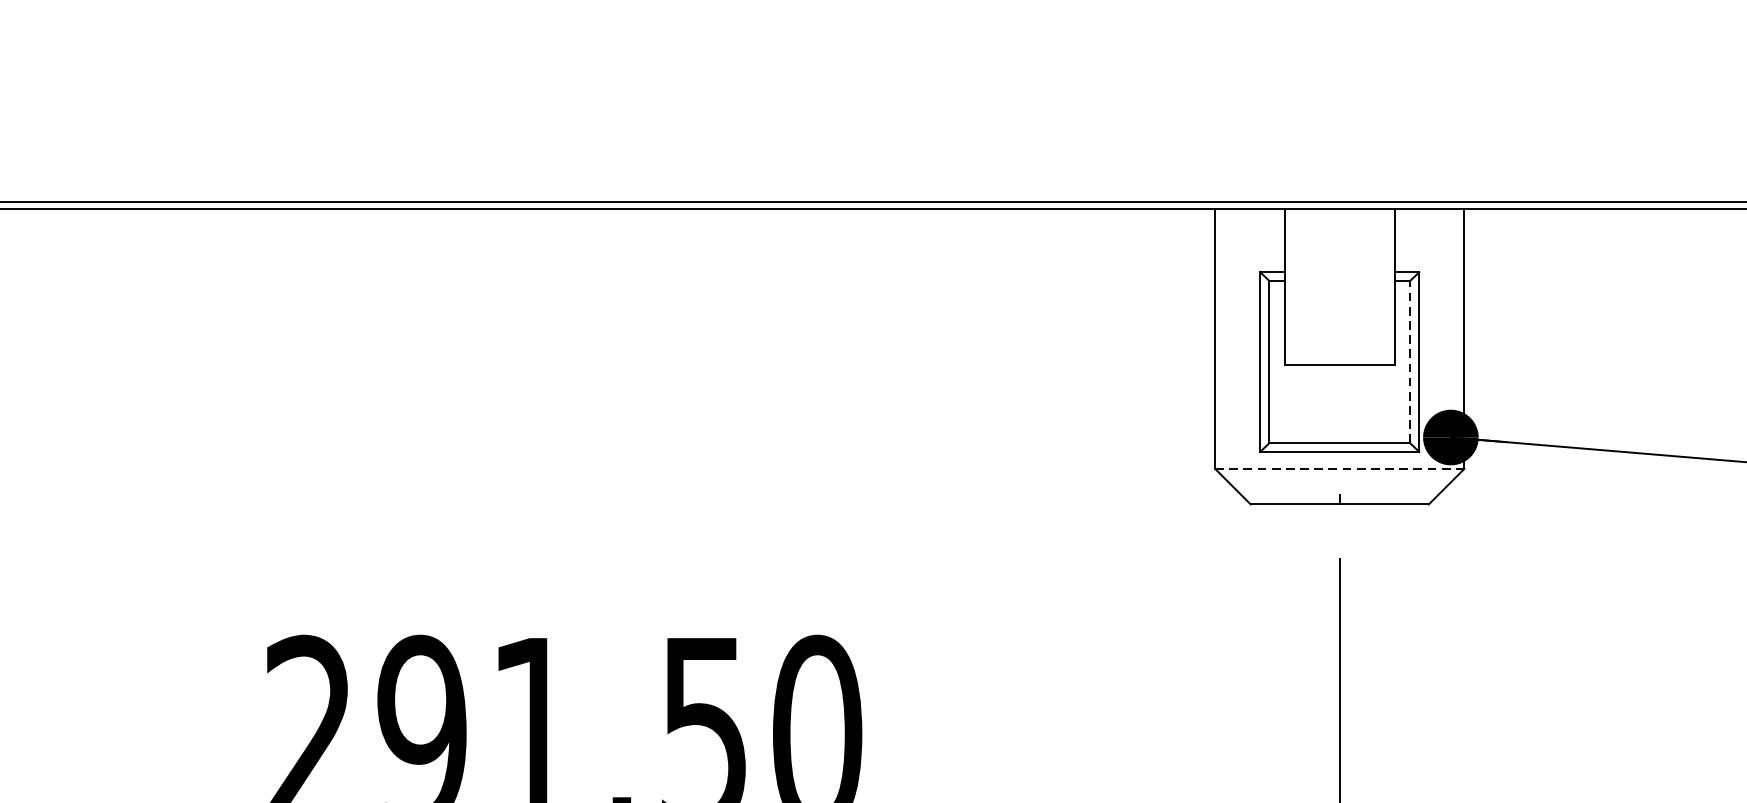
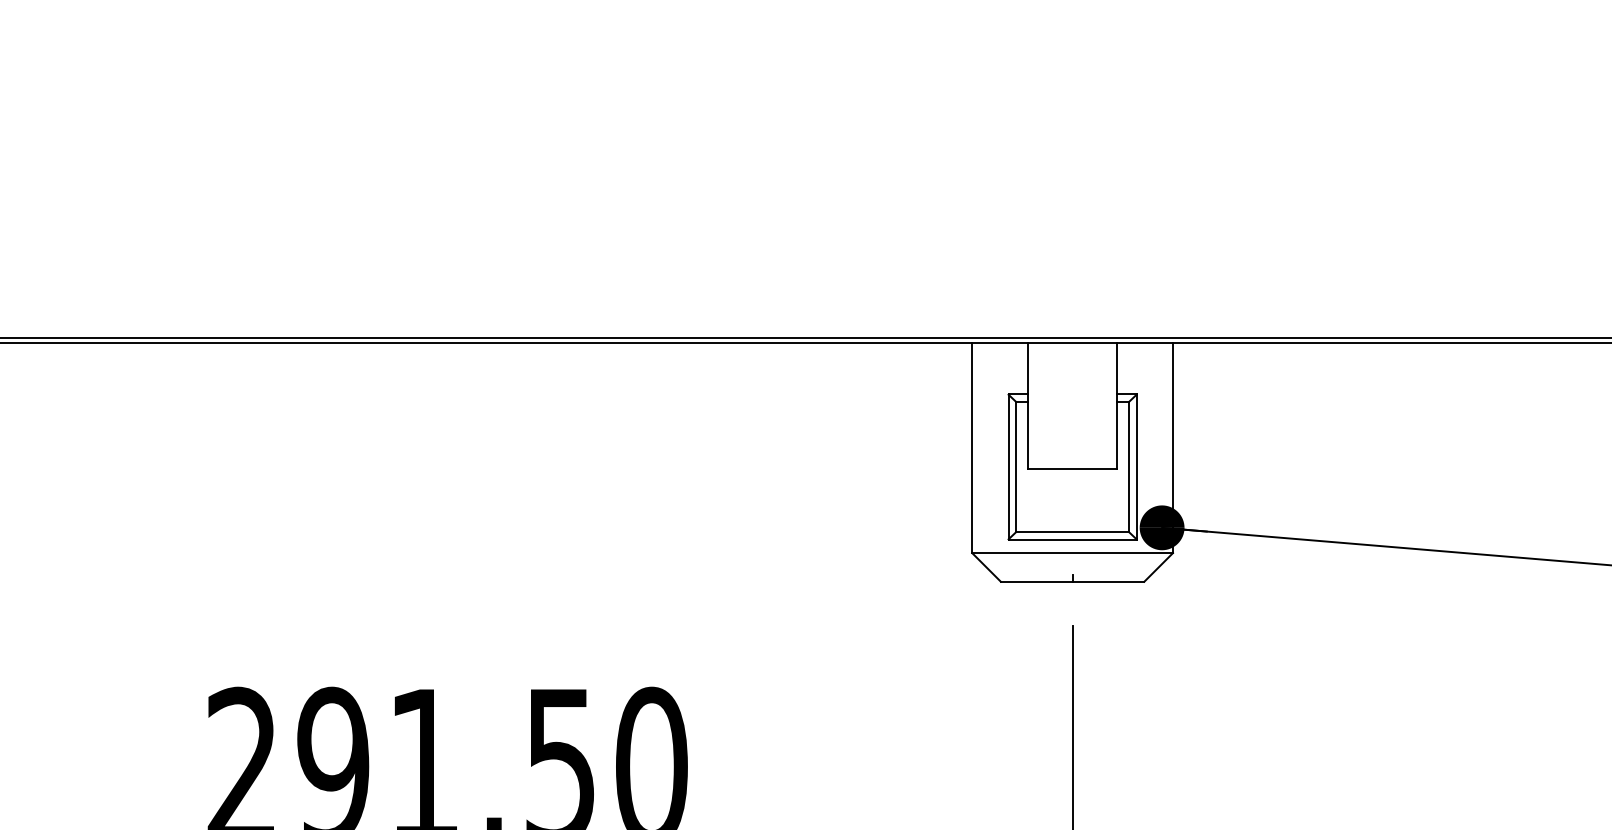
line: (1410, 361) -> (1129, 466), dashed -> solid
line: (1340, 469) -> (1073, 553), dashed -> solid

